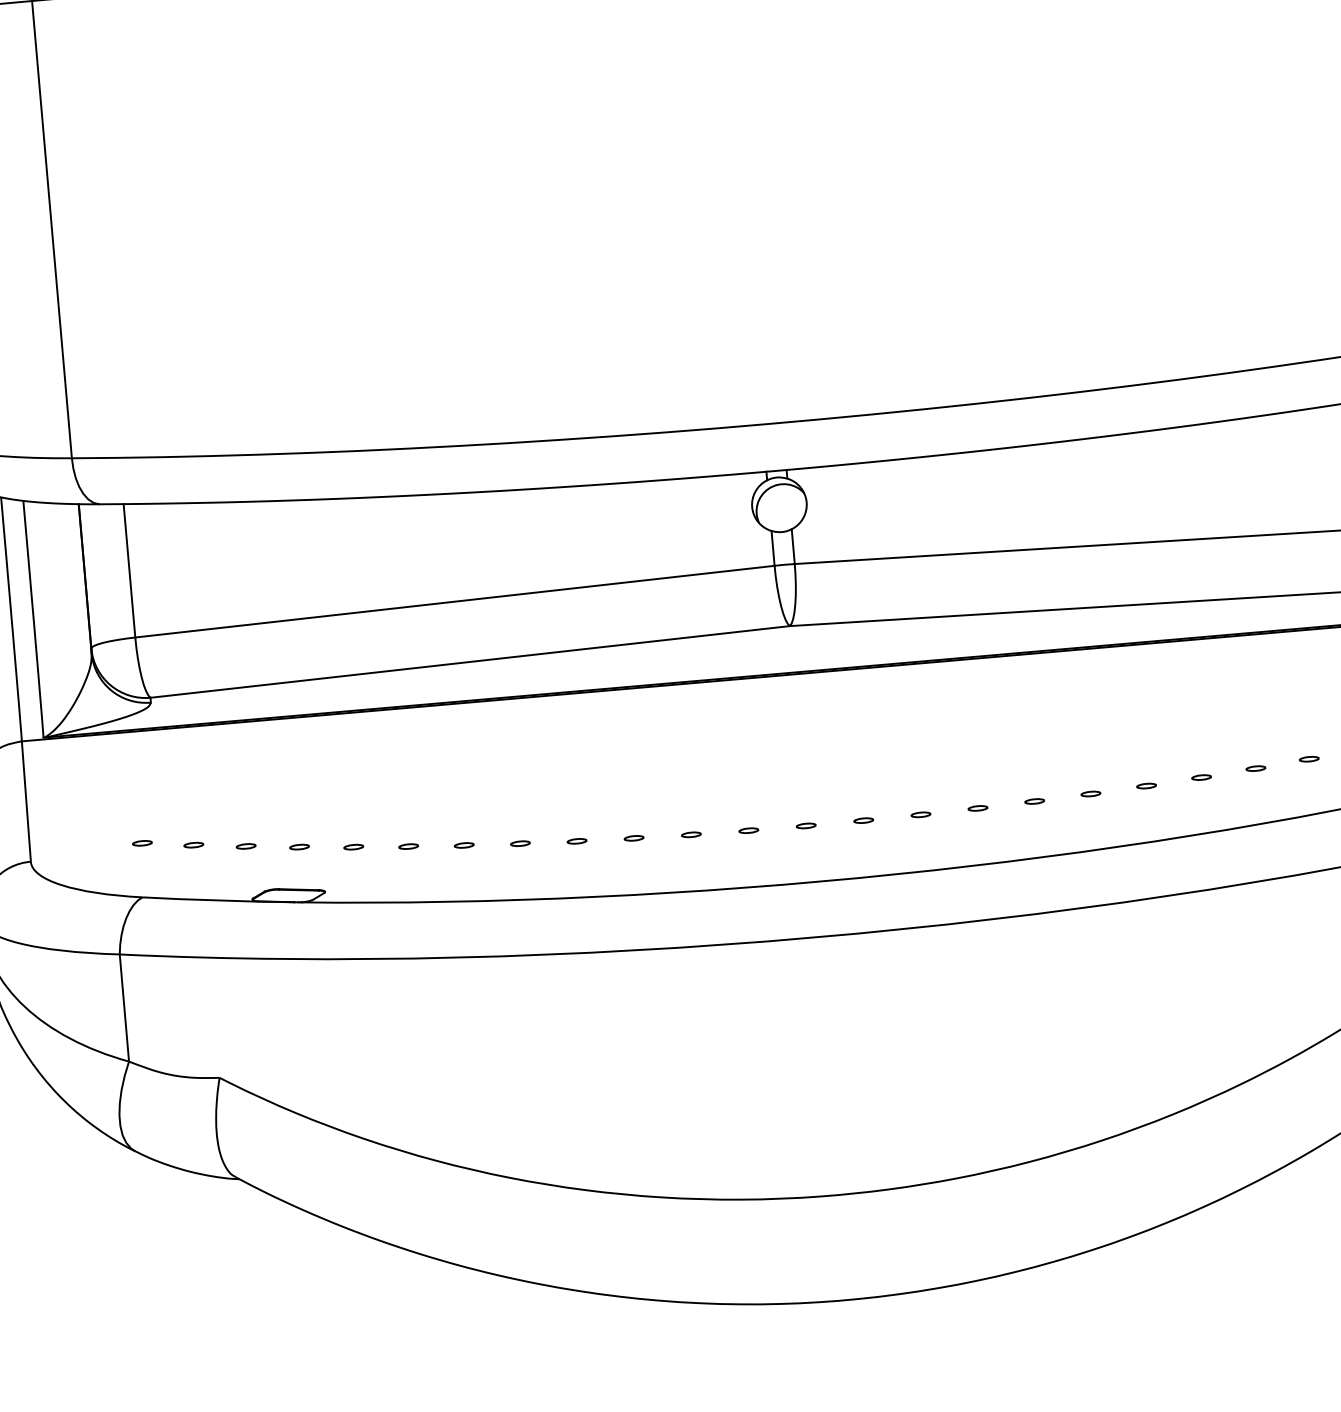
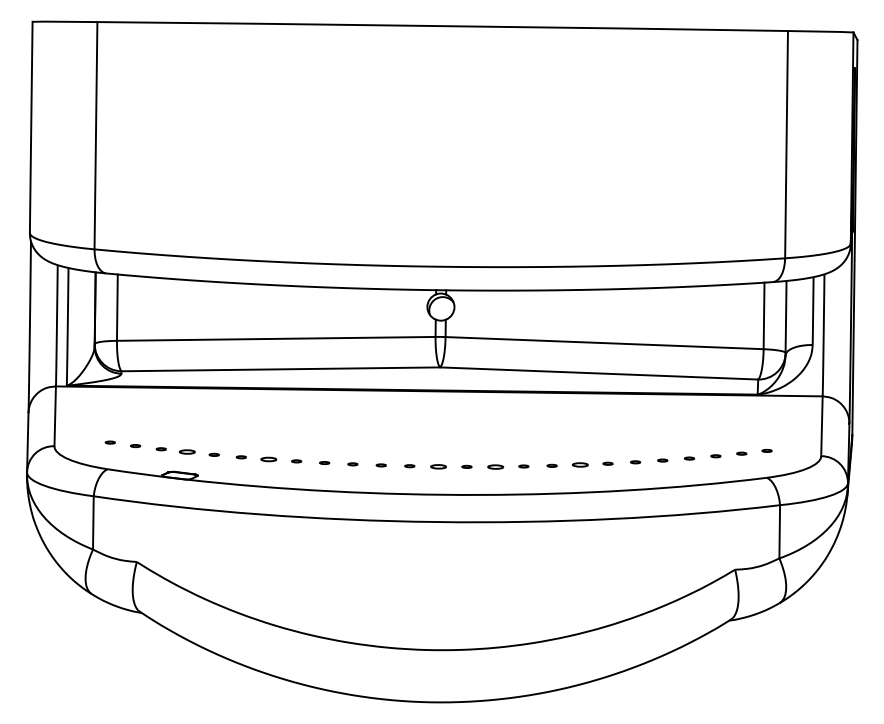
part: (1089, 793) -> (579, 464), size x1.6
part: (919, 814) -> (494, 466), size x1.6
part: (804, 825) -> (437, 466), size x1.6
part: (463, 845) -> (268, 459), size x1.6
part: (299, 847) -> (187, 452), size x1.6

